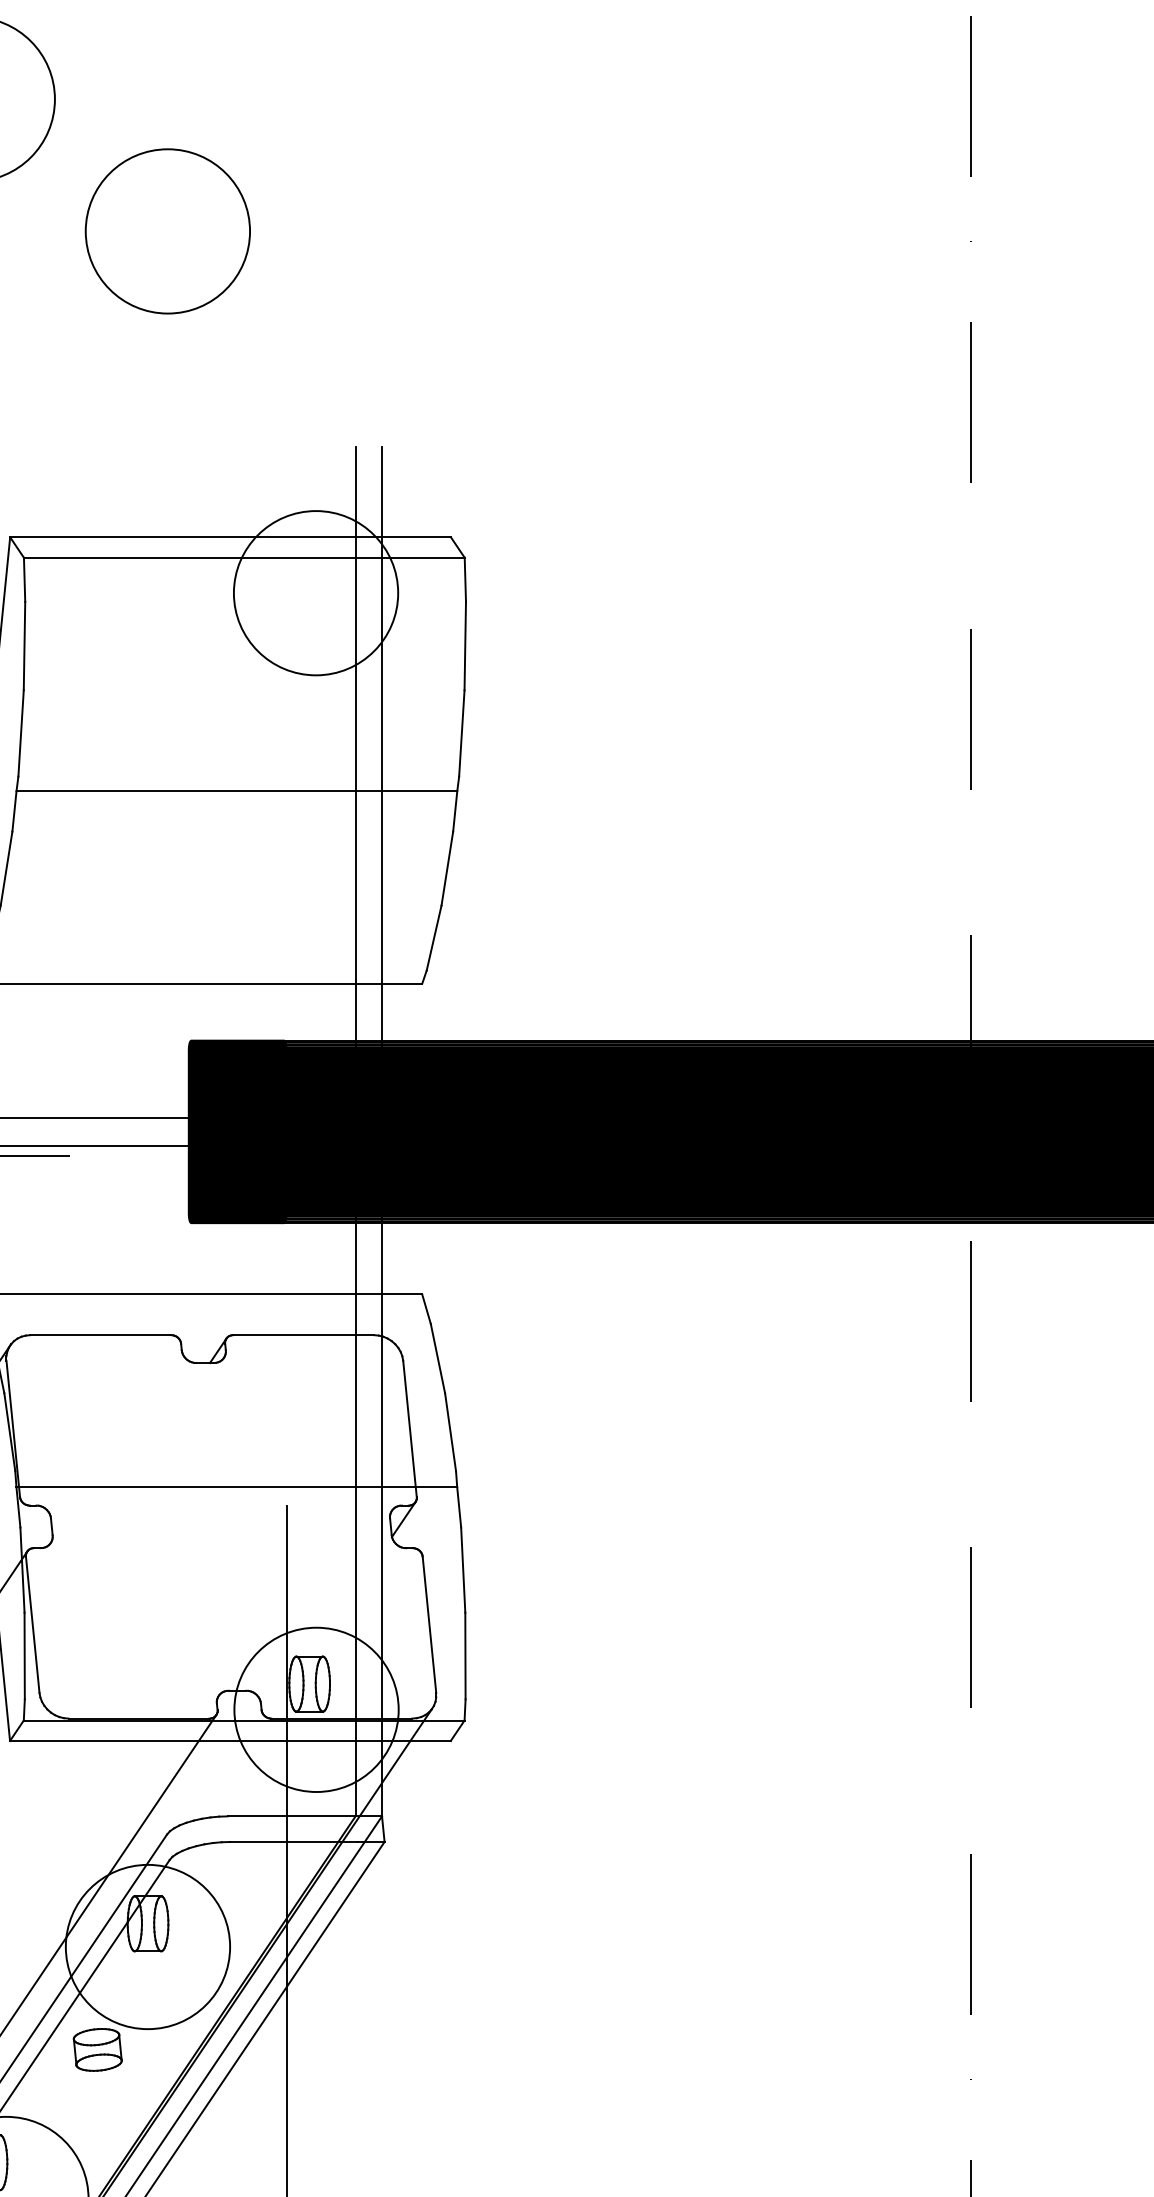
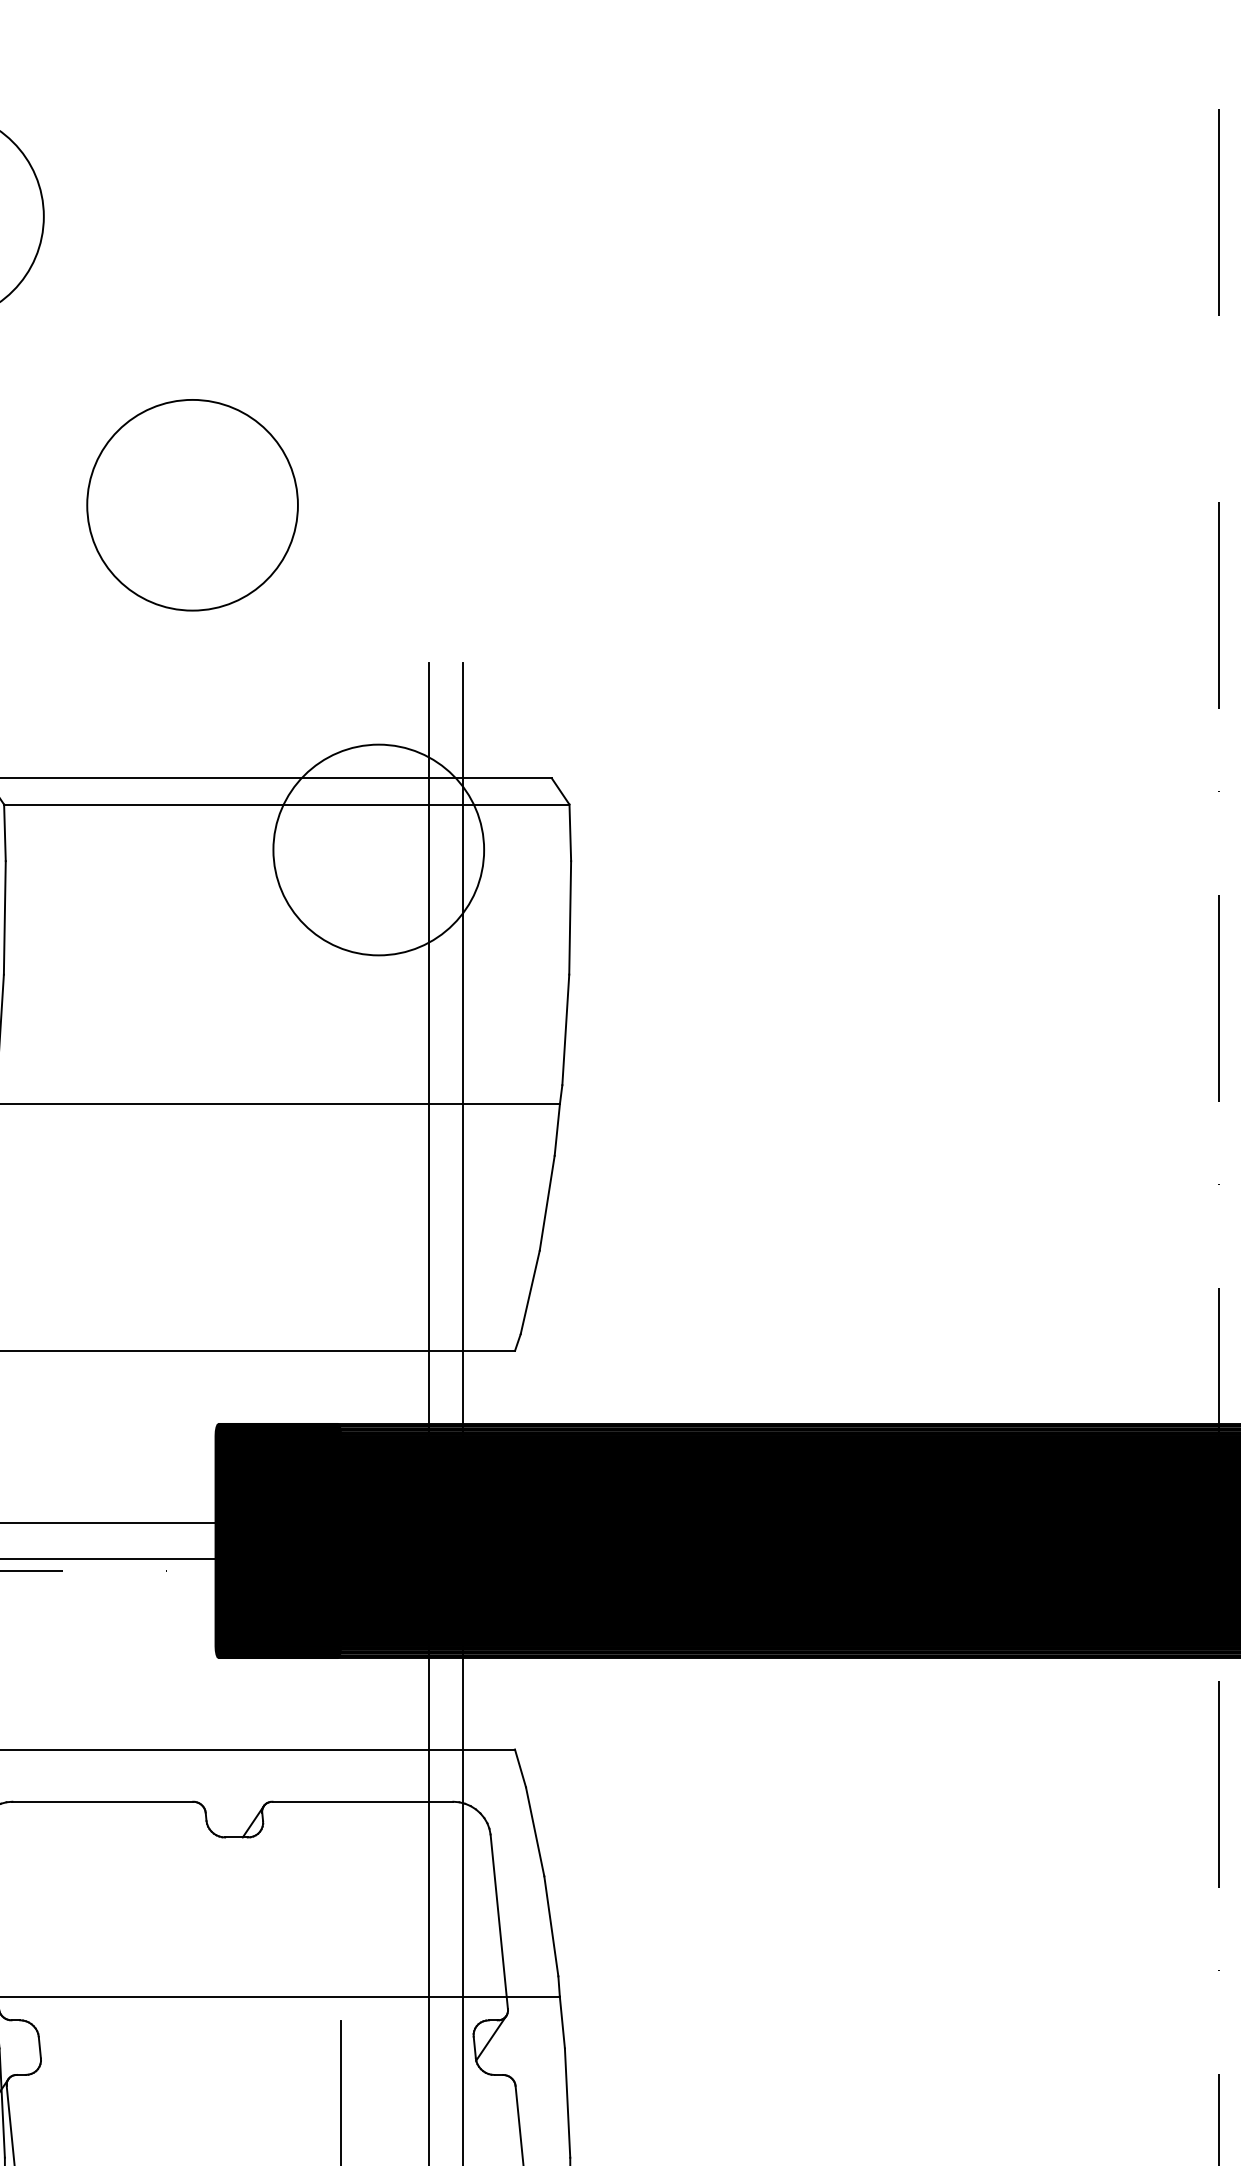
part: (167, 231) -> (192, 505), moved

